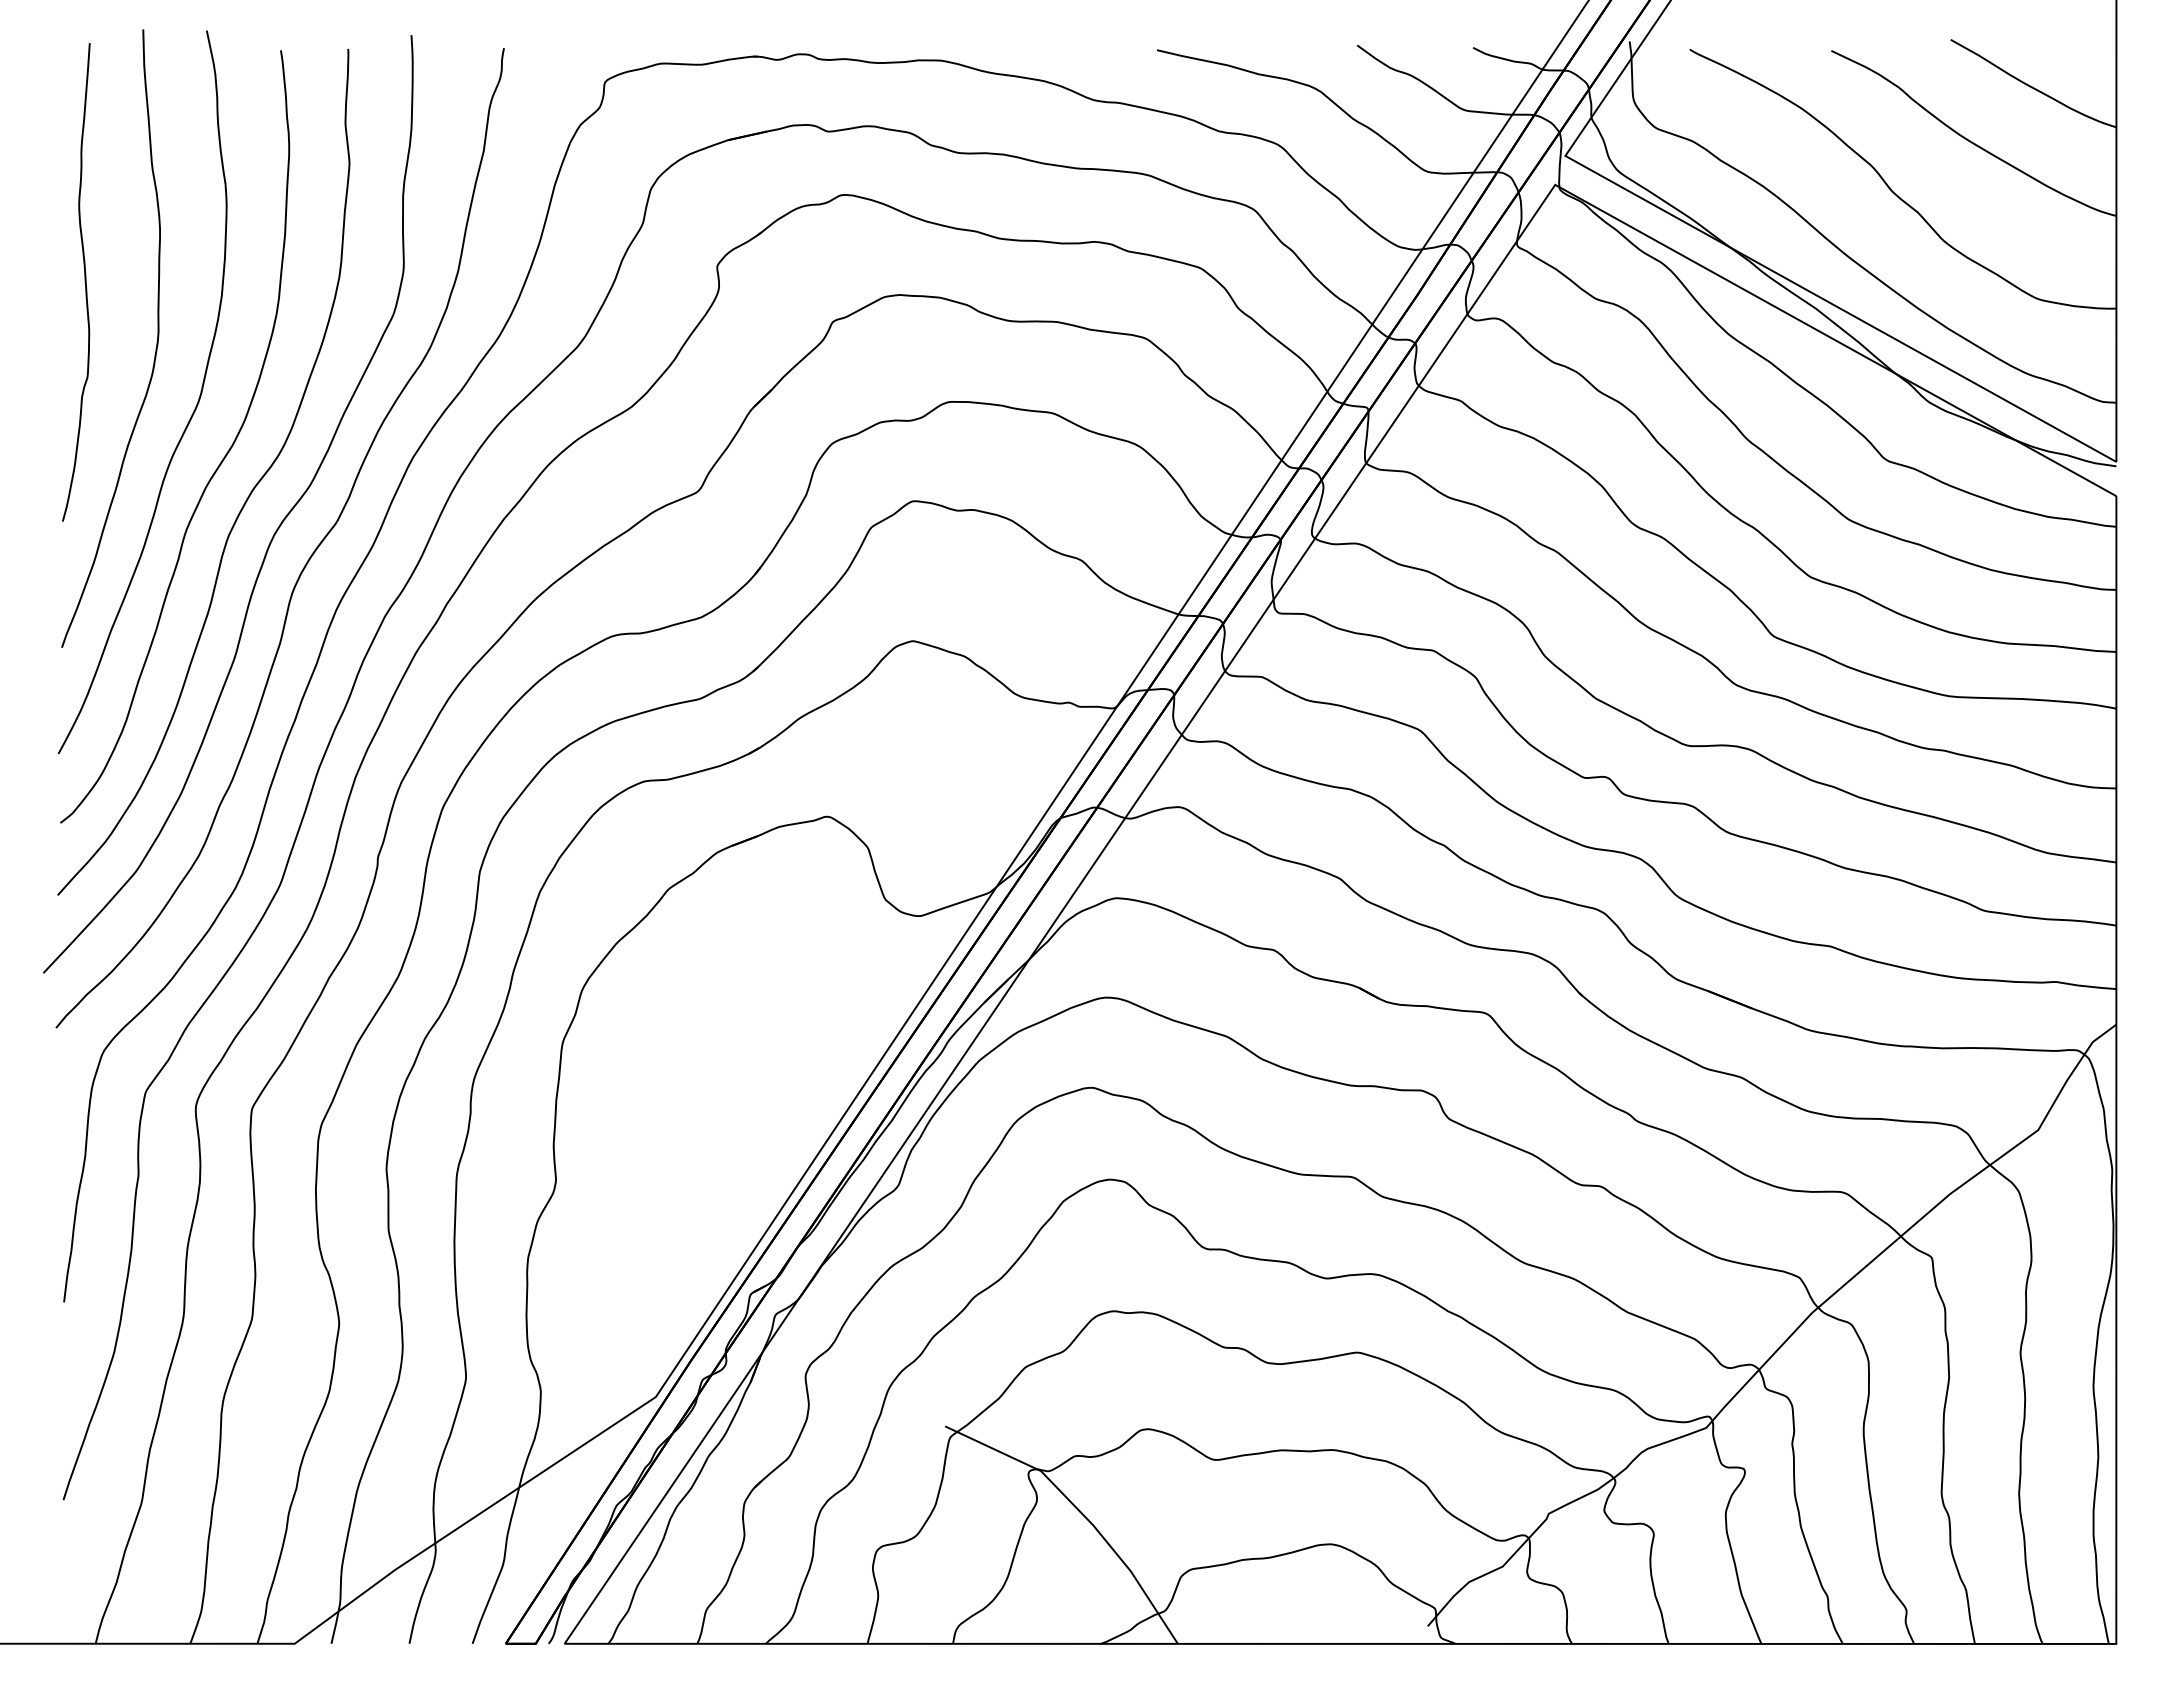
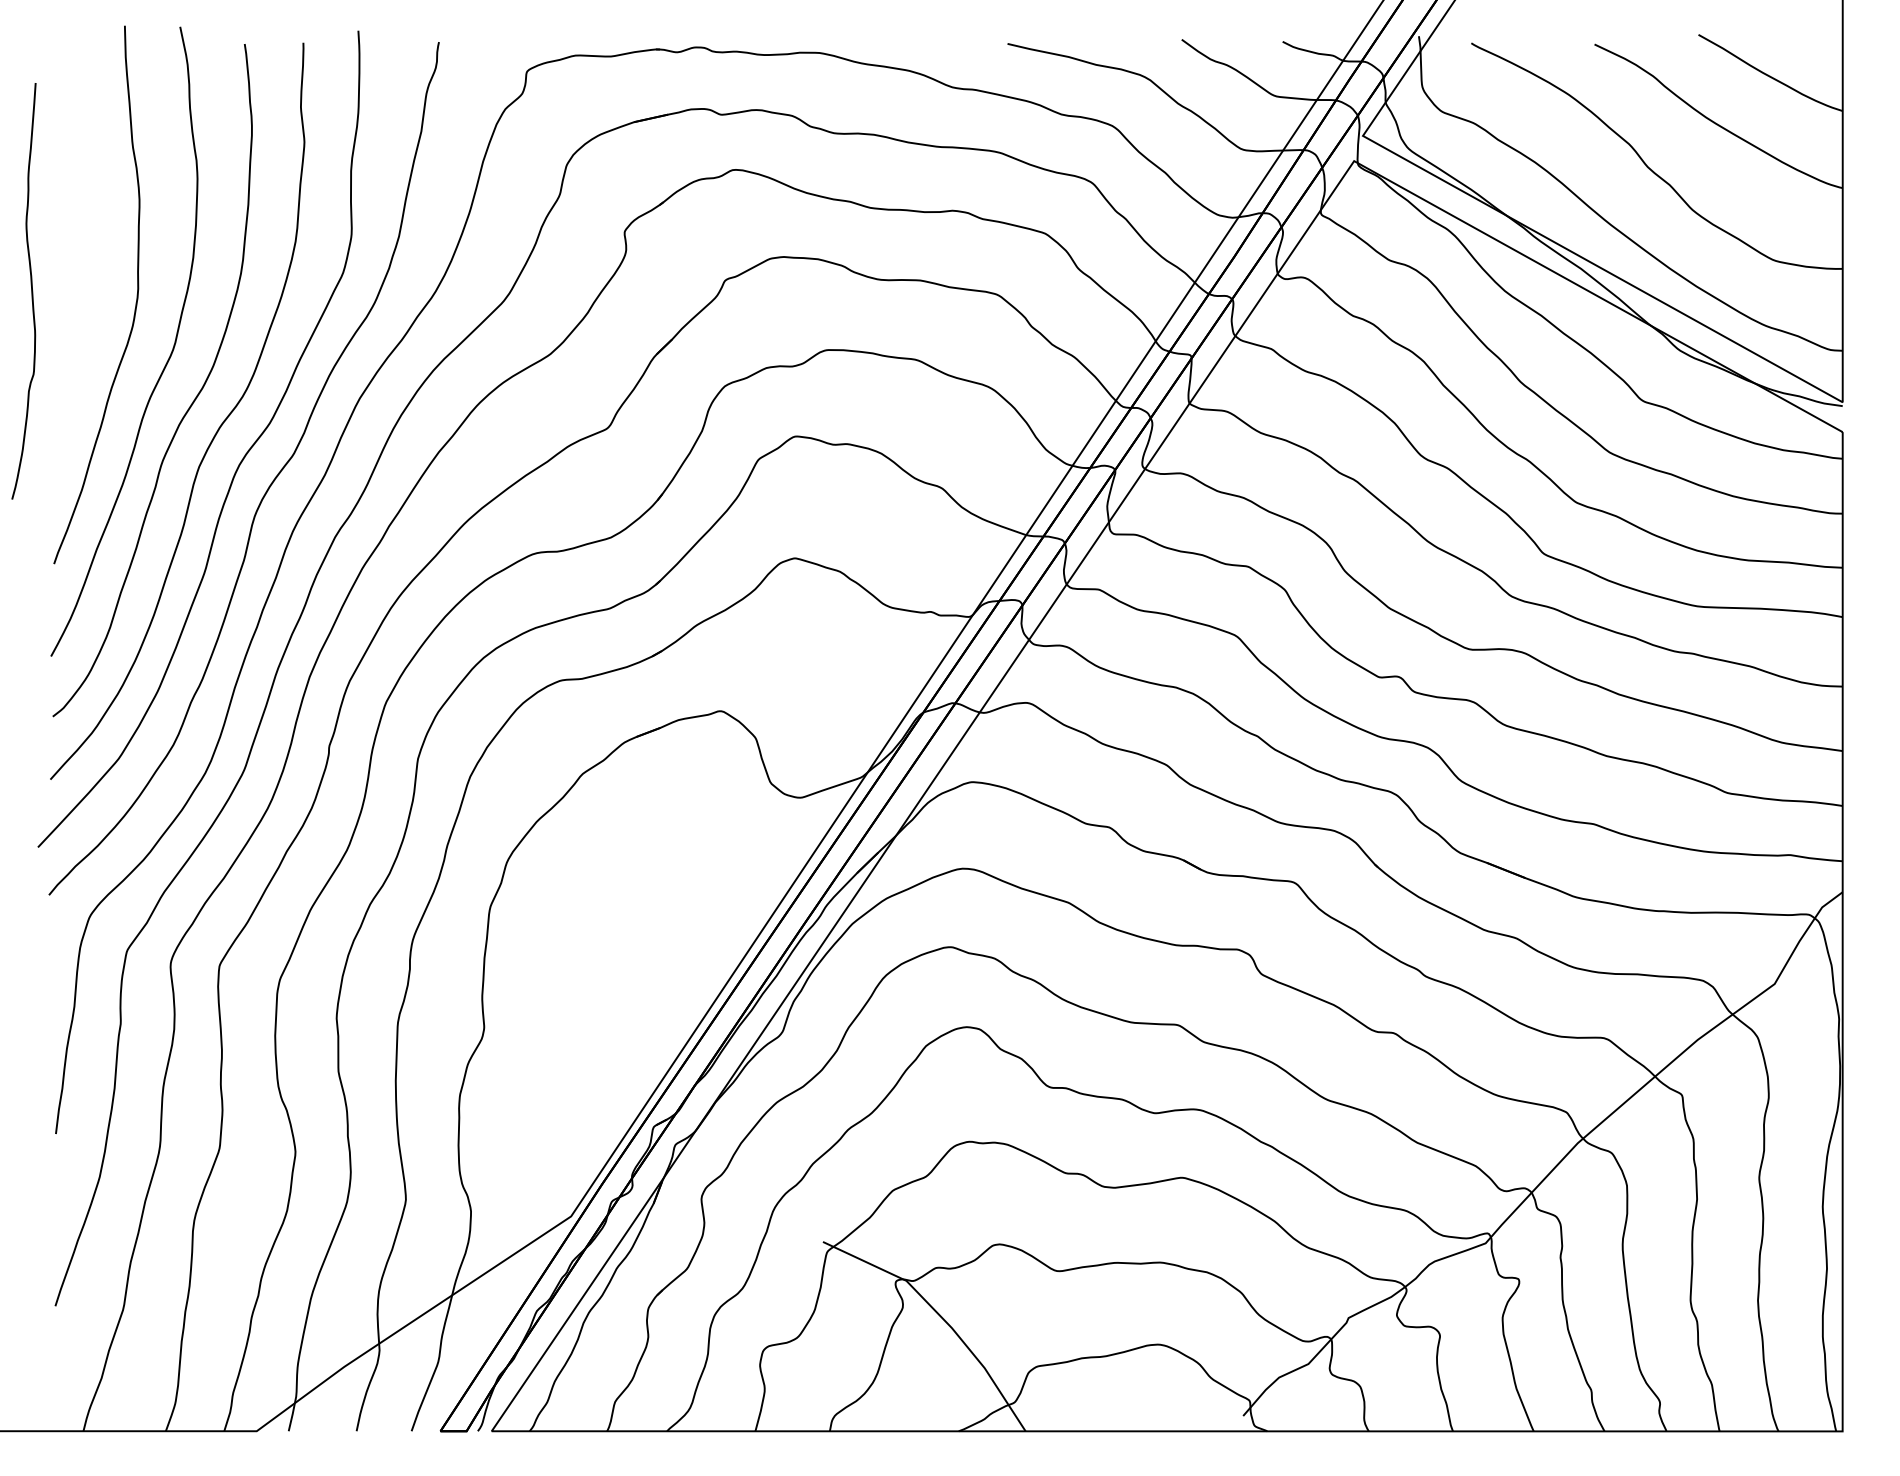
curve: (84, 282) -> (31, 291), moved

